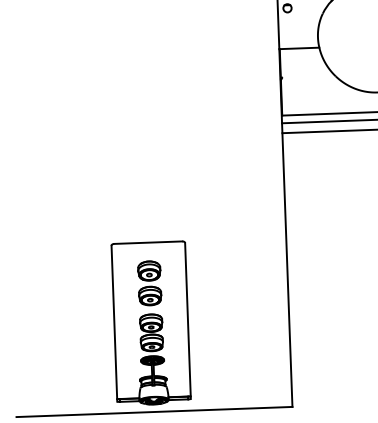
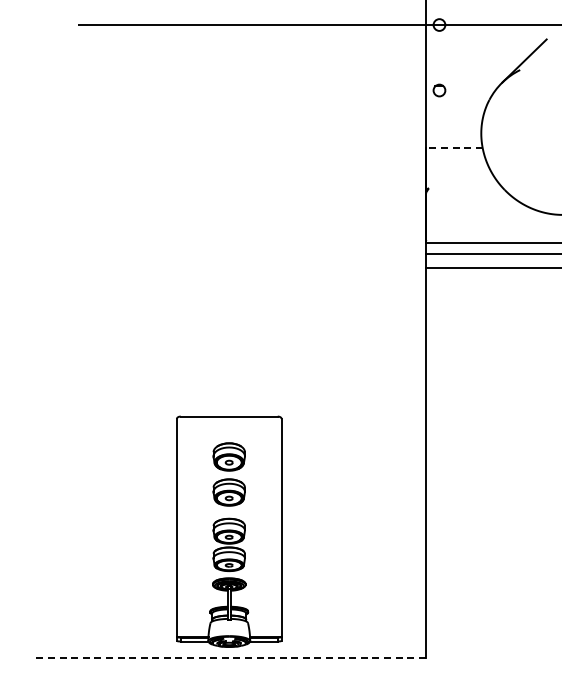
line: (299, 48) -> (454, 148), solid -> dashed
line: (153, 411) -> (228, 657), solid -> dashed

